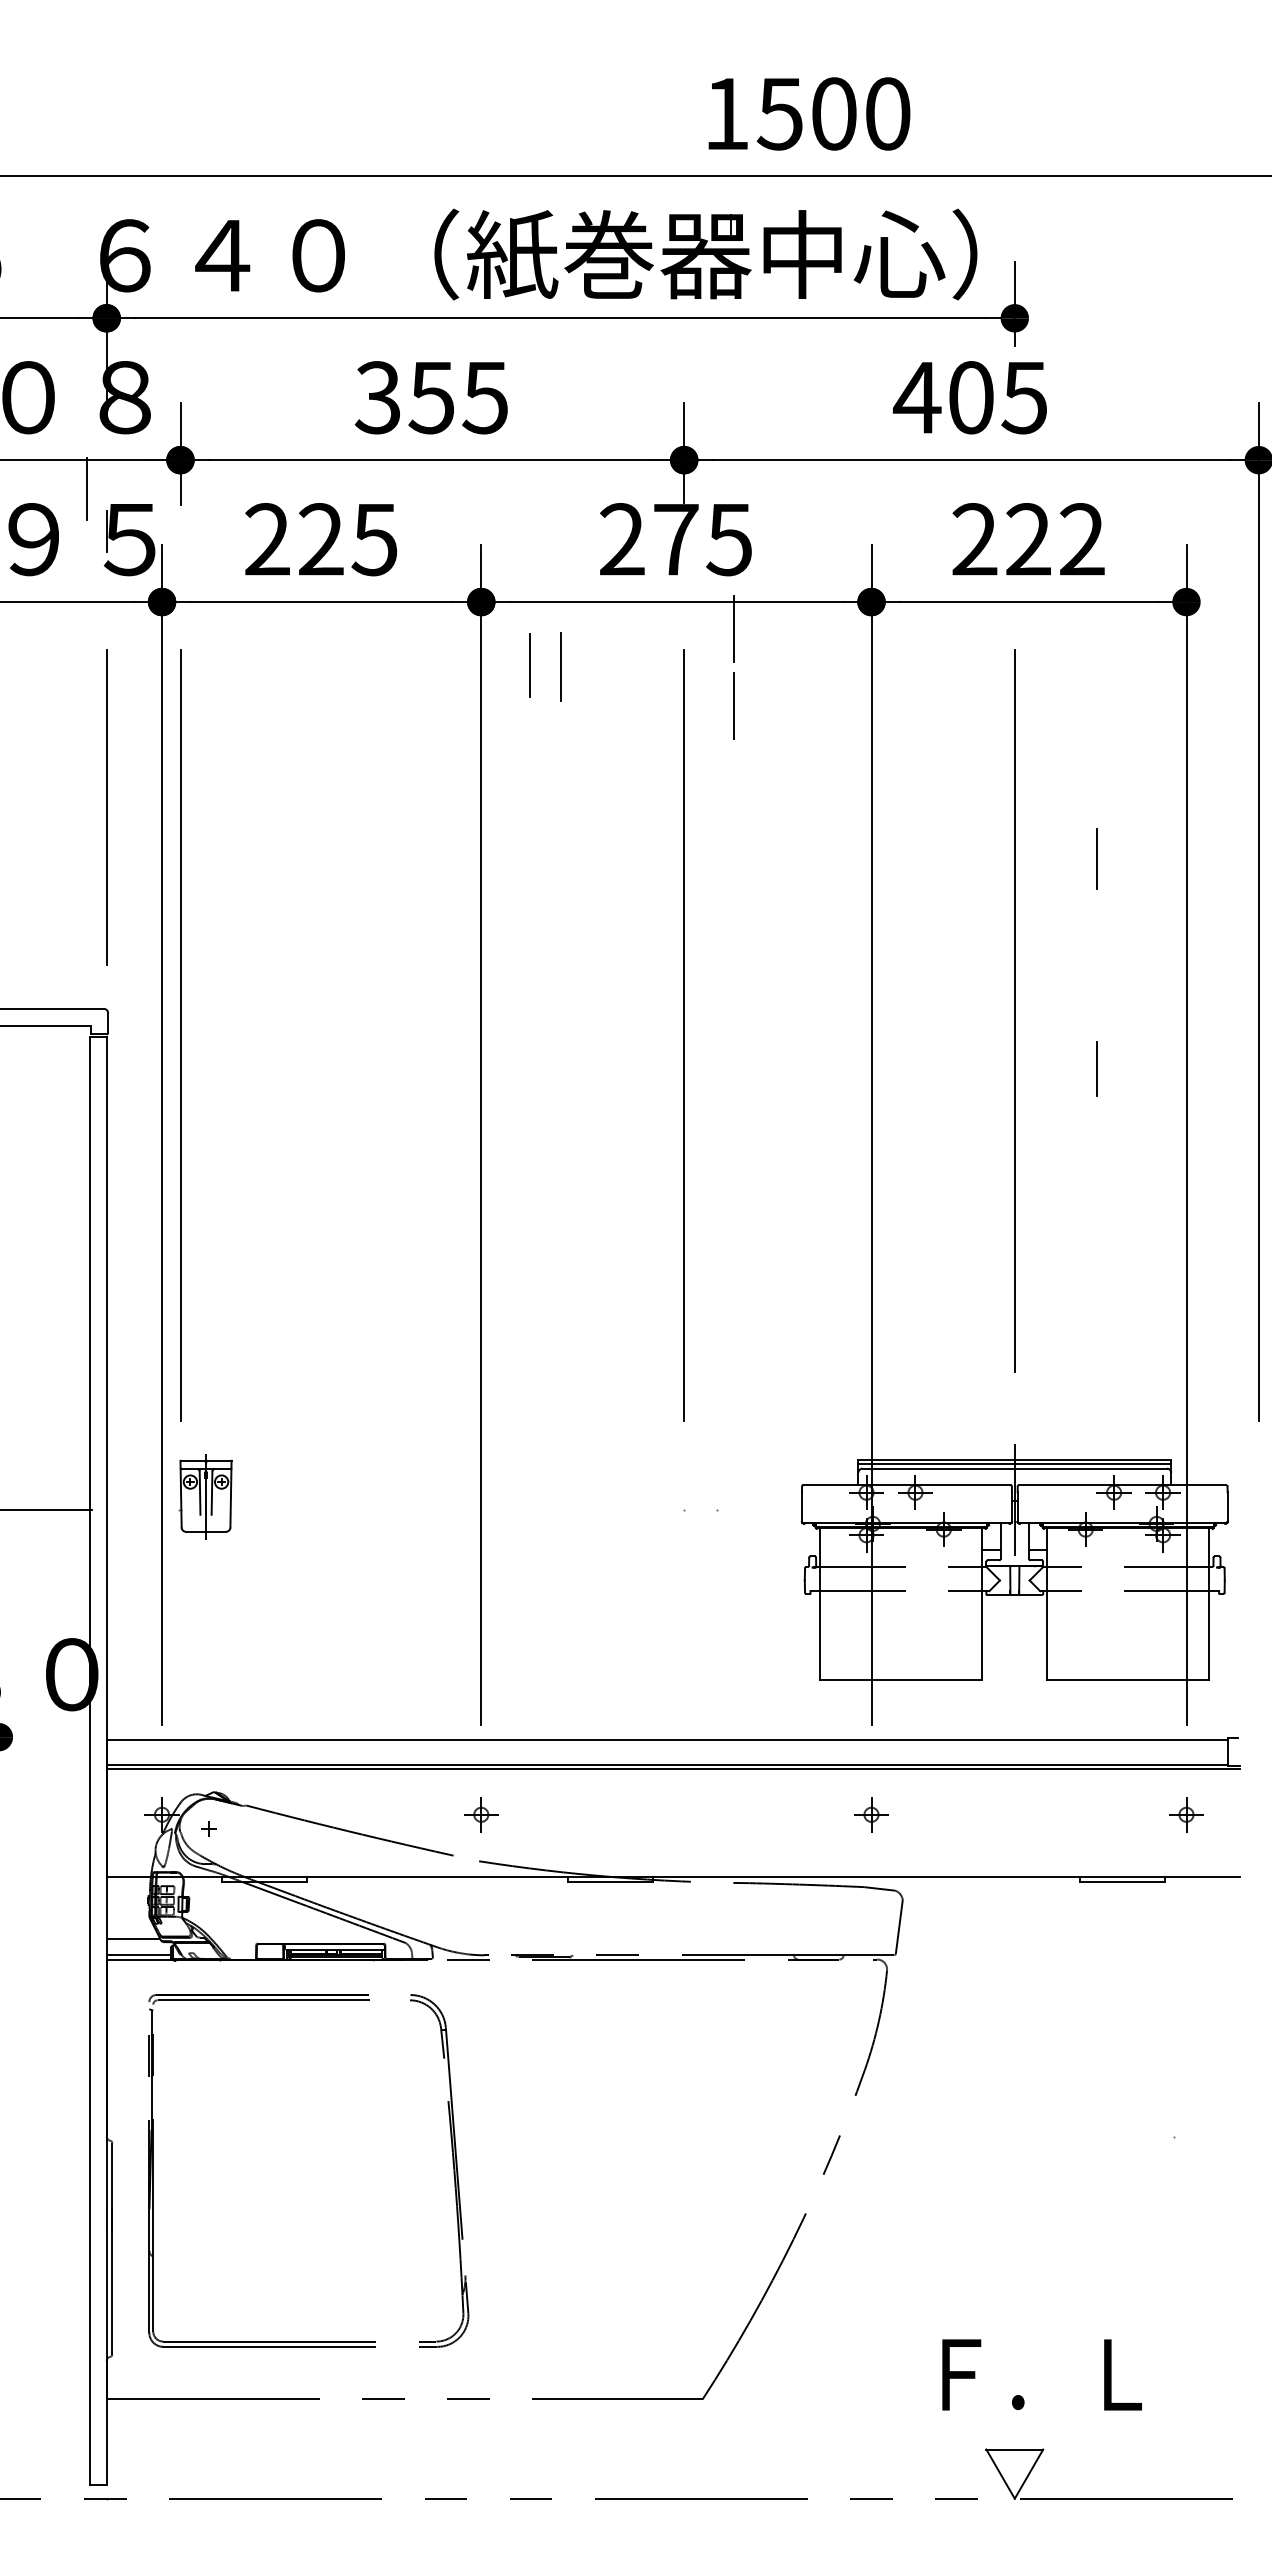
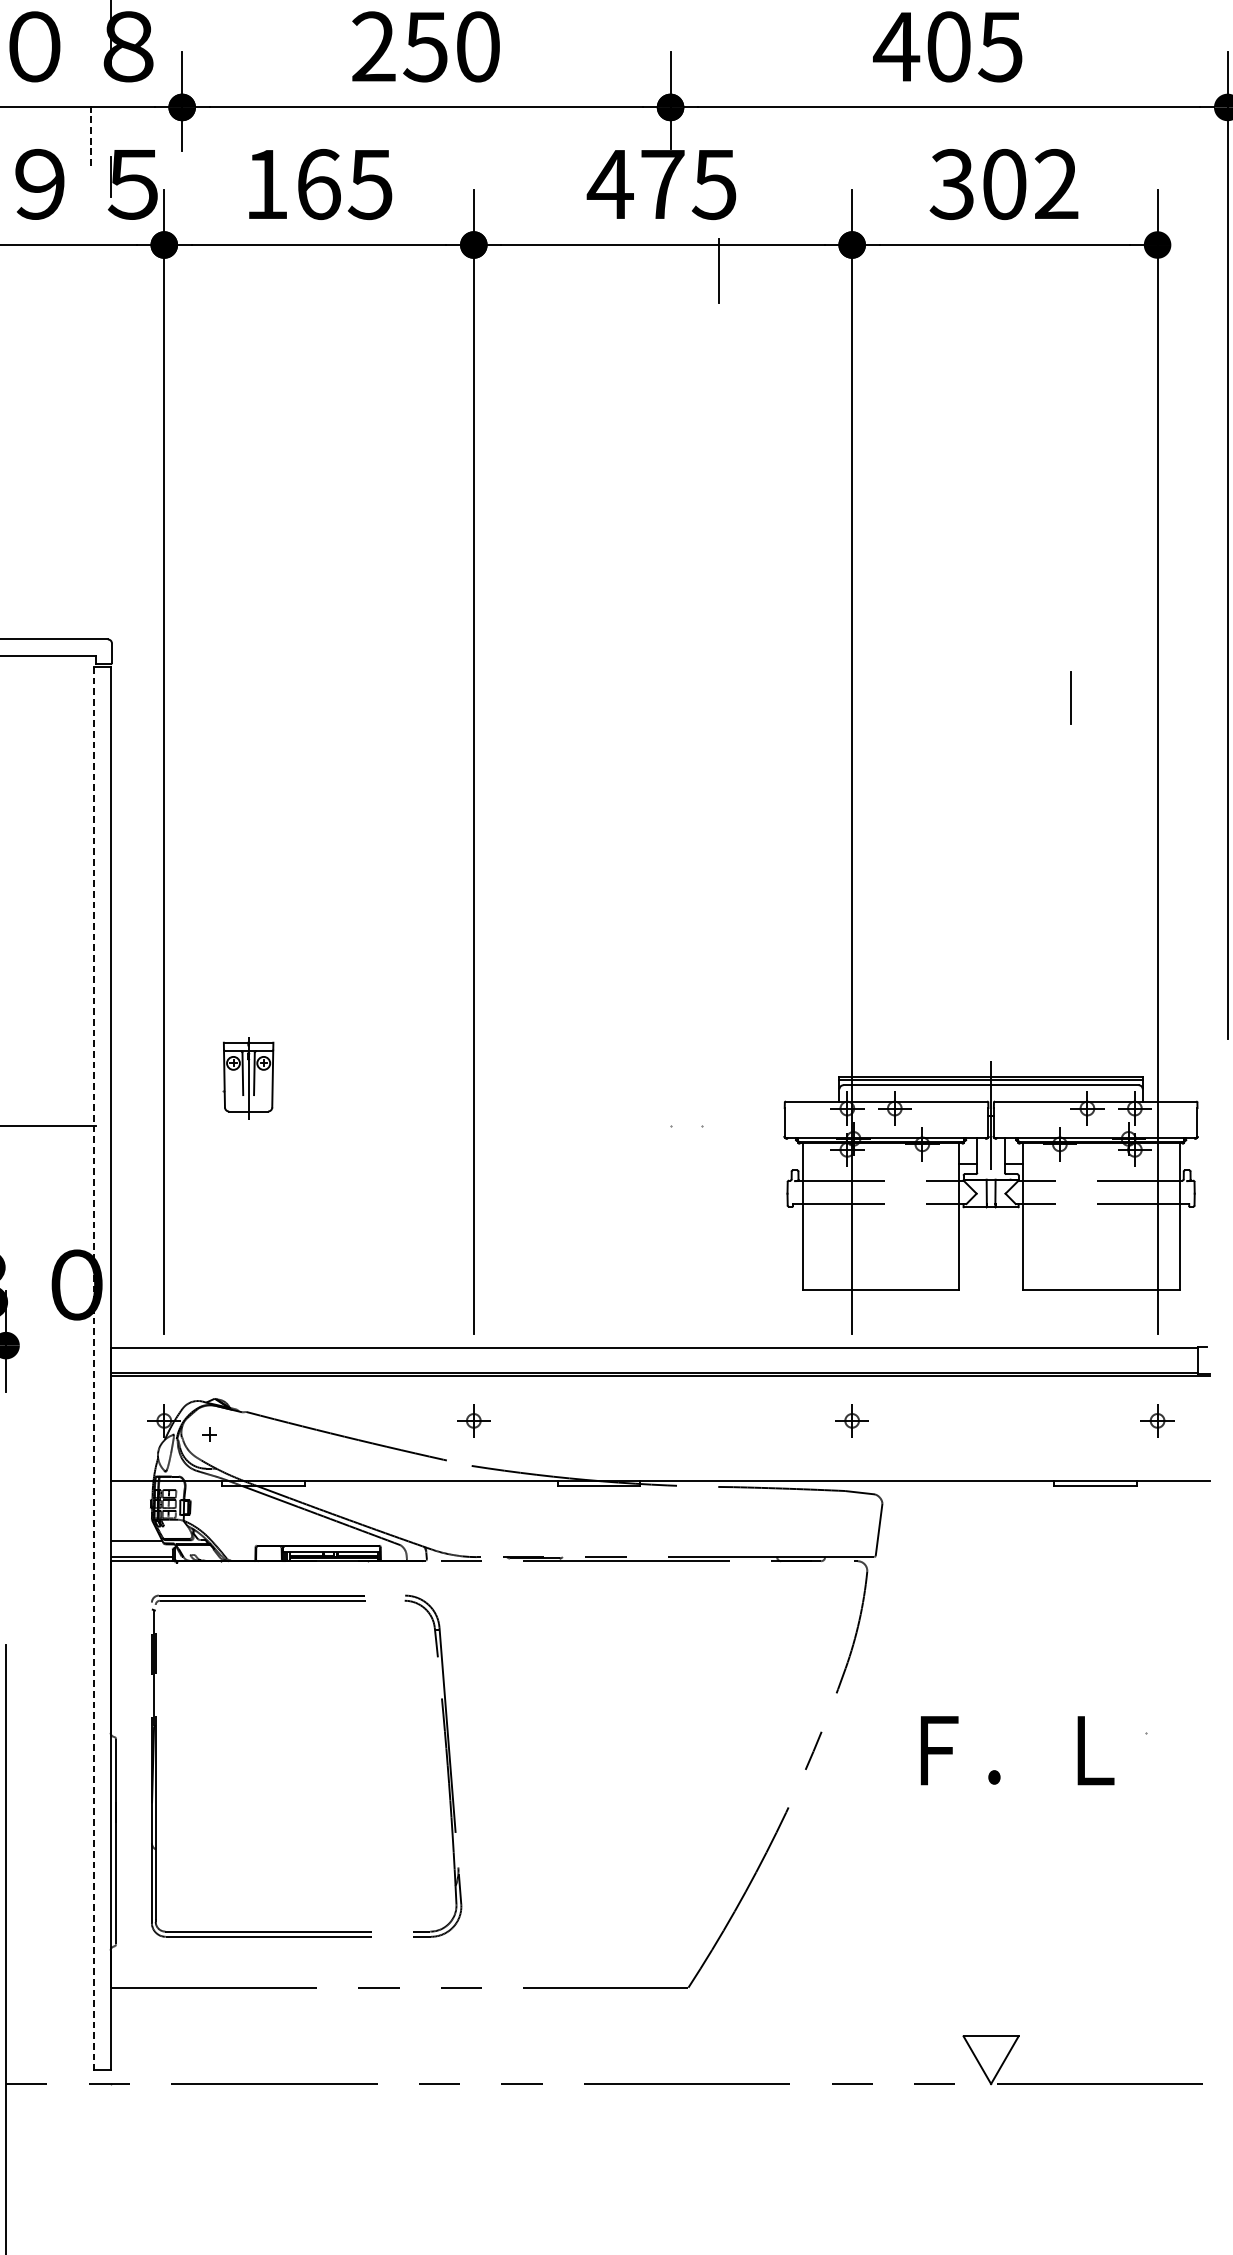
text: (431, 397) -> (425, 46), 355 -> 250
line: (86, 488) -> (91, 134), solid -> dashed
text: (294, 539) -> (292, 184), 225 -> 165
text: (621, 539) -> (609, 184), 275 -> 475
text: (1001, 539) -> (978, 184), 222 -> 302
line: (529, 665) -> (520, 306), removed
line: (560, 667) -> (550, 308), removed
line: (733, 705) -> (718, 345), removed
line: (106, 807) -> (110, 444), removed
line: (1097, 859) -> (1071, 494), removed
line: (1014, 1010) -> (990, 641), removed
line: (180, 1034) -> (182, 664), removed
line: (684, 1034) -> (670, 664), removed
part: (205, 1496) -> (248, 1077), moved
line: (89, 1761) -> (93, 1369), solid -> dashed
text: (1041, 2374) -> (1016, 1750), moved

